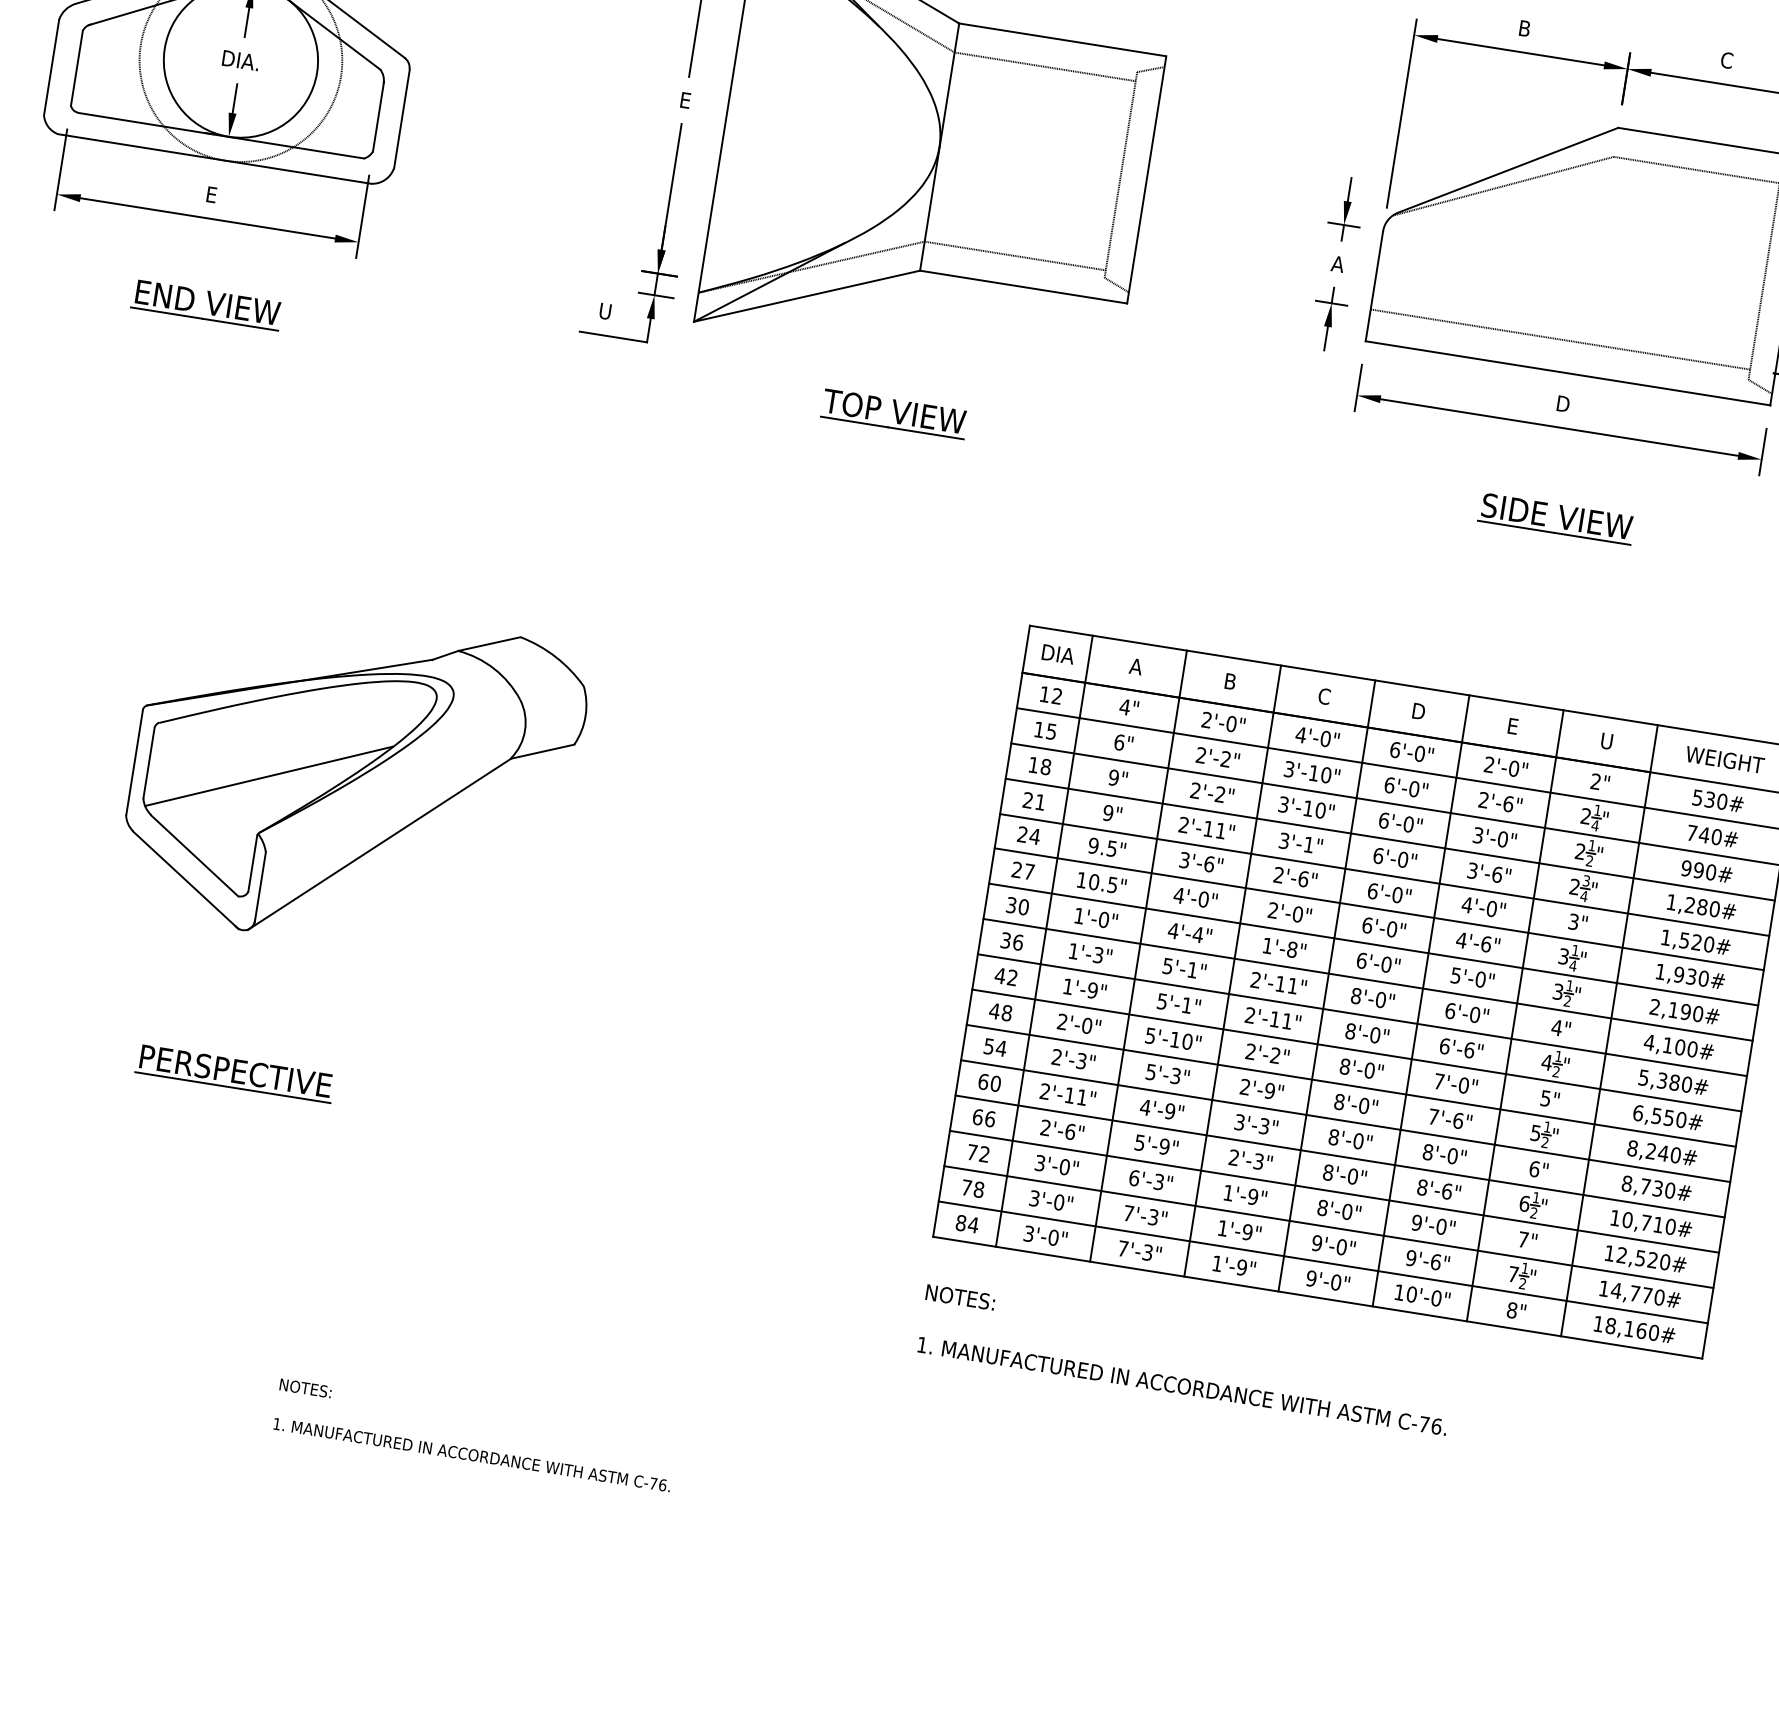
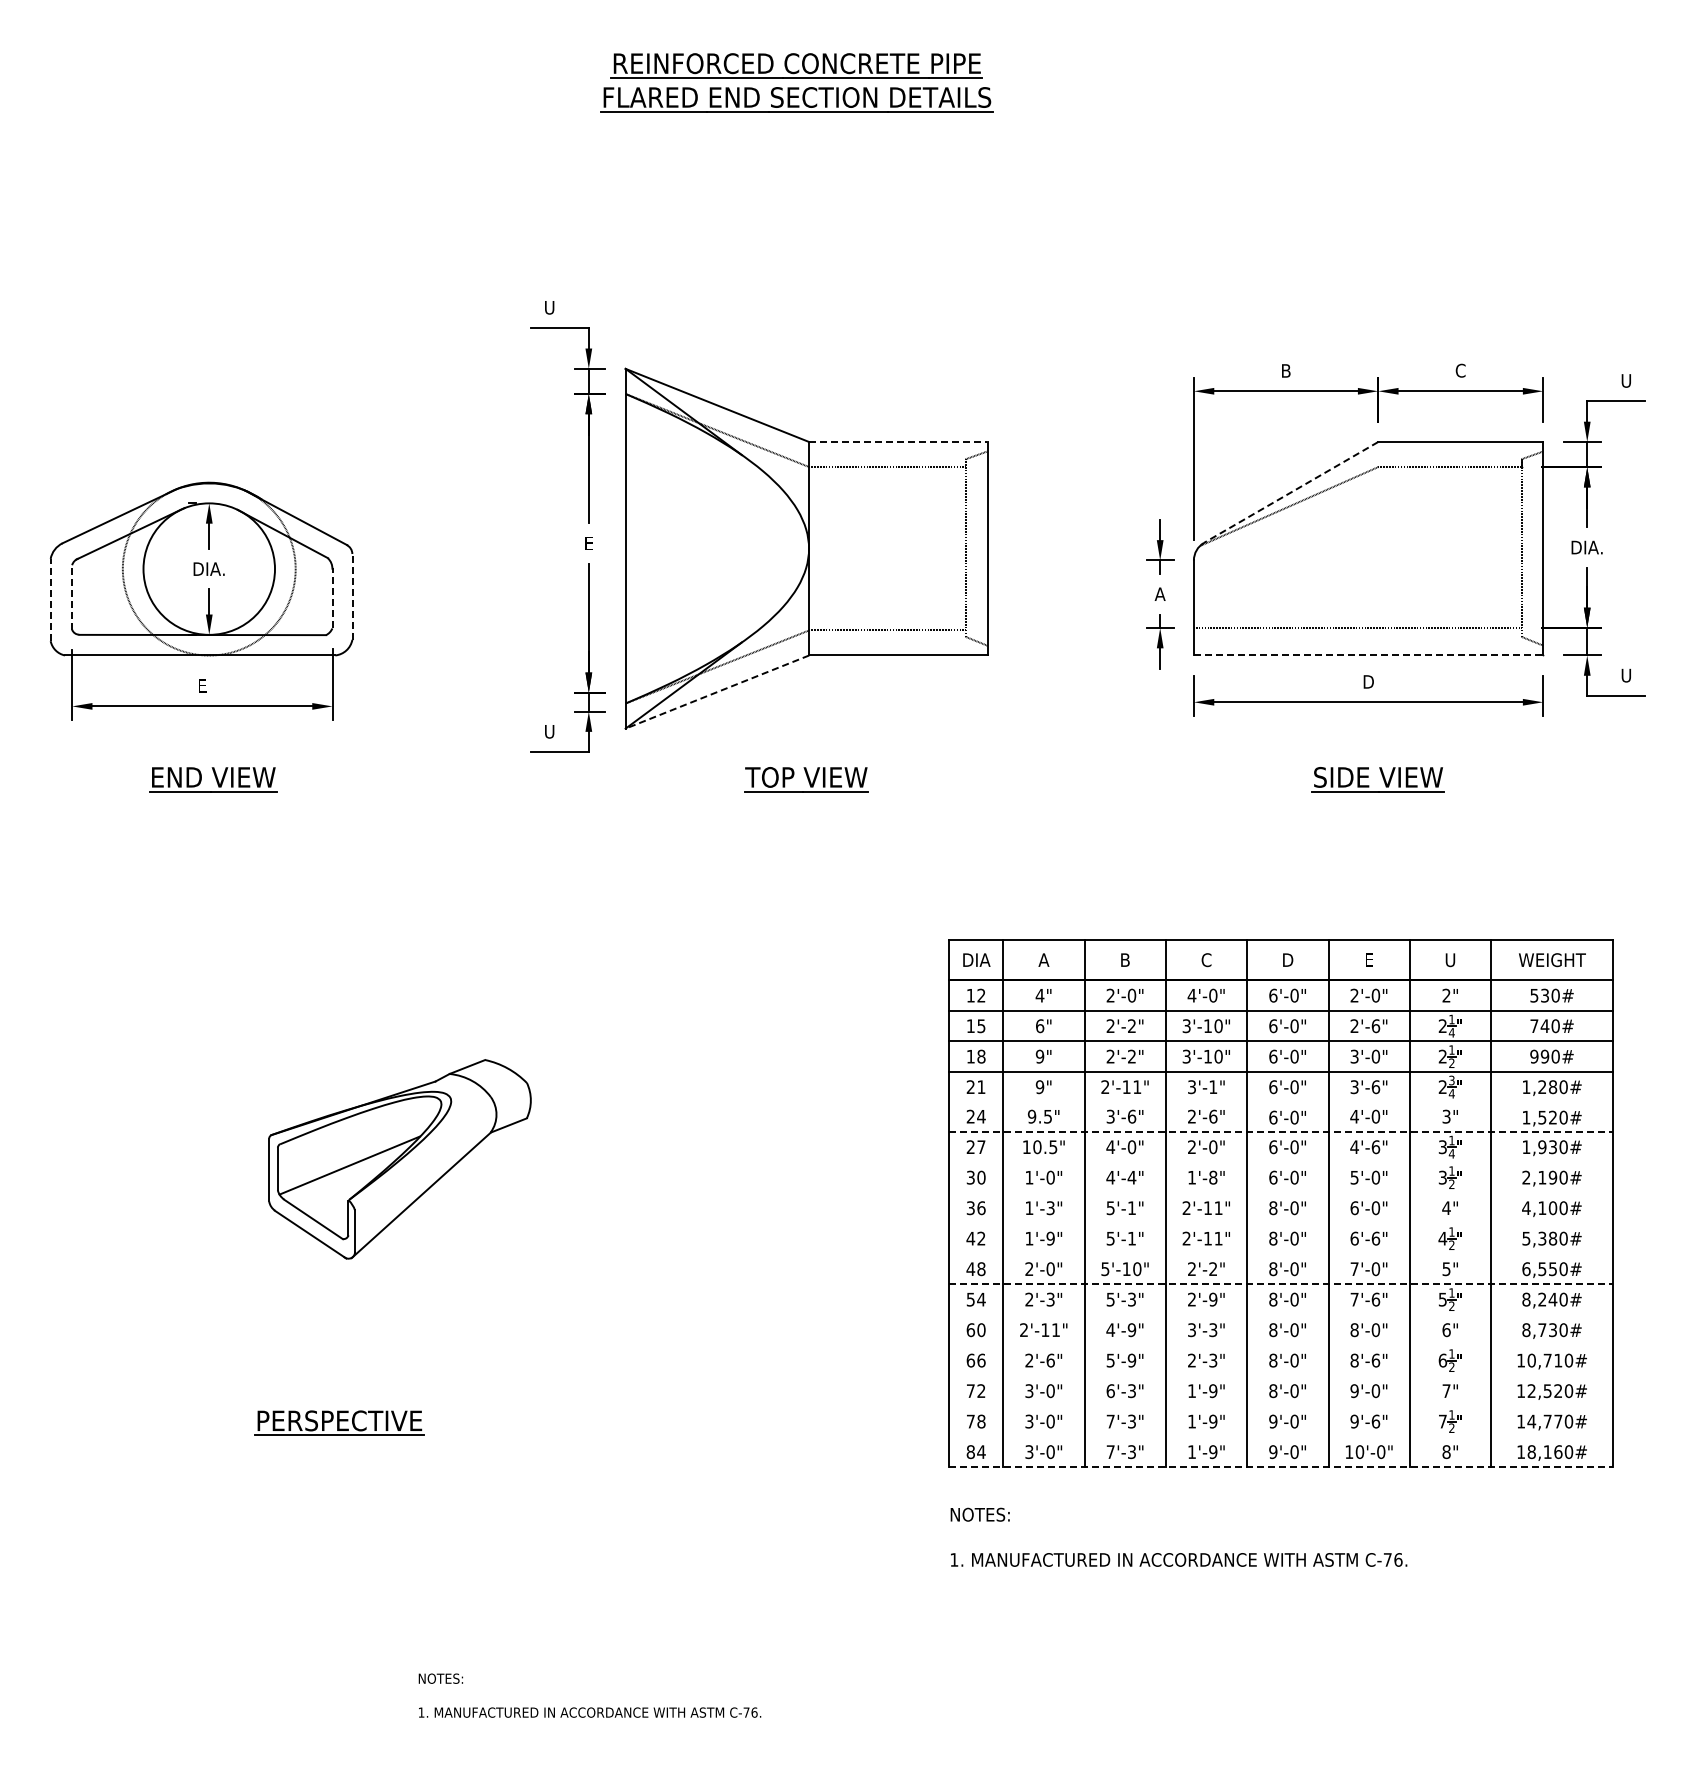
line: (1062, 40) -> (898, 442), solid -> dashed
line: (51, 66) -> (50, 599), solid -> dashed
line: (77, 67) -> (72, 596), solid -> dashed
line: (378, 116) -> (332, 597), solid -> dashed
line: (401, 118) -> (352, 596), solid -> dashed
line: (1508, 170) -> (1291, 492), solid -> dashed
line: (807, 296) -> (717, 692), solid -> dashed
line: (1567, 373) -> (1368, 655), solid -> dashed
part: (353, 779) -> (399, 1159), size x0.7
line: (1385, 875) -> (1281, 1102), removed
line: (1379, 908) -> (1281, 1131), solid -> dashed
line: (1374, 944) -> (1281, 1162), removed
line: (1368, 979) -> (1281, 1192), removed
line: (1362, 1015) -> (1281, 1223), removed
line: (1357, 1050) -> (1281, 1253), removed
line: (1351, 1085) -> (1281, 1284), solid -> dashed
line: (1346, 1120) -> (1281, 1314), removed
line: (1340, 1156) -> (1281, 1345), removed
line: (1335, 1191) -> (1281, 1375), removed
line: (1329, 1227) -> (1281, 1406), removed
line: (1323, 1262) -> (1281, 1436), removed
line: (1318, 1297) -> (1281, 1467), solid -> dashed

